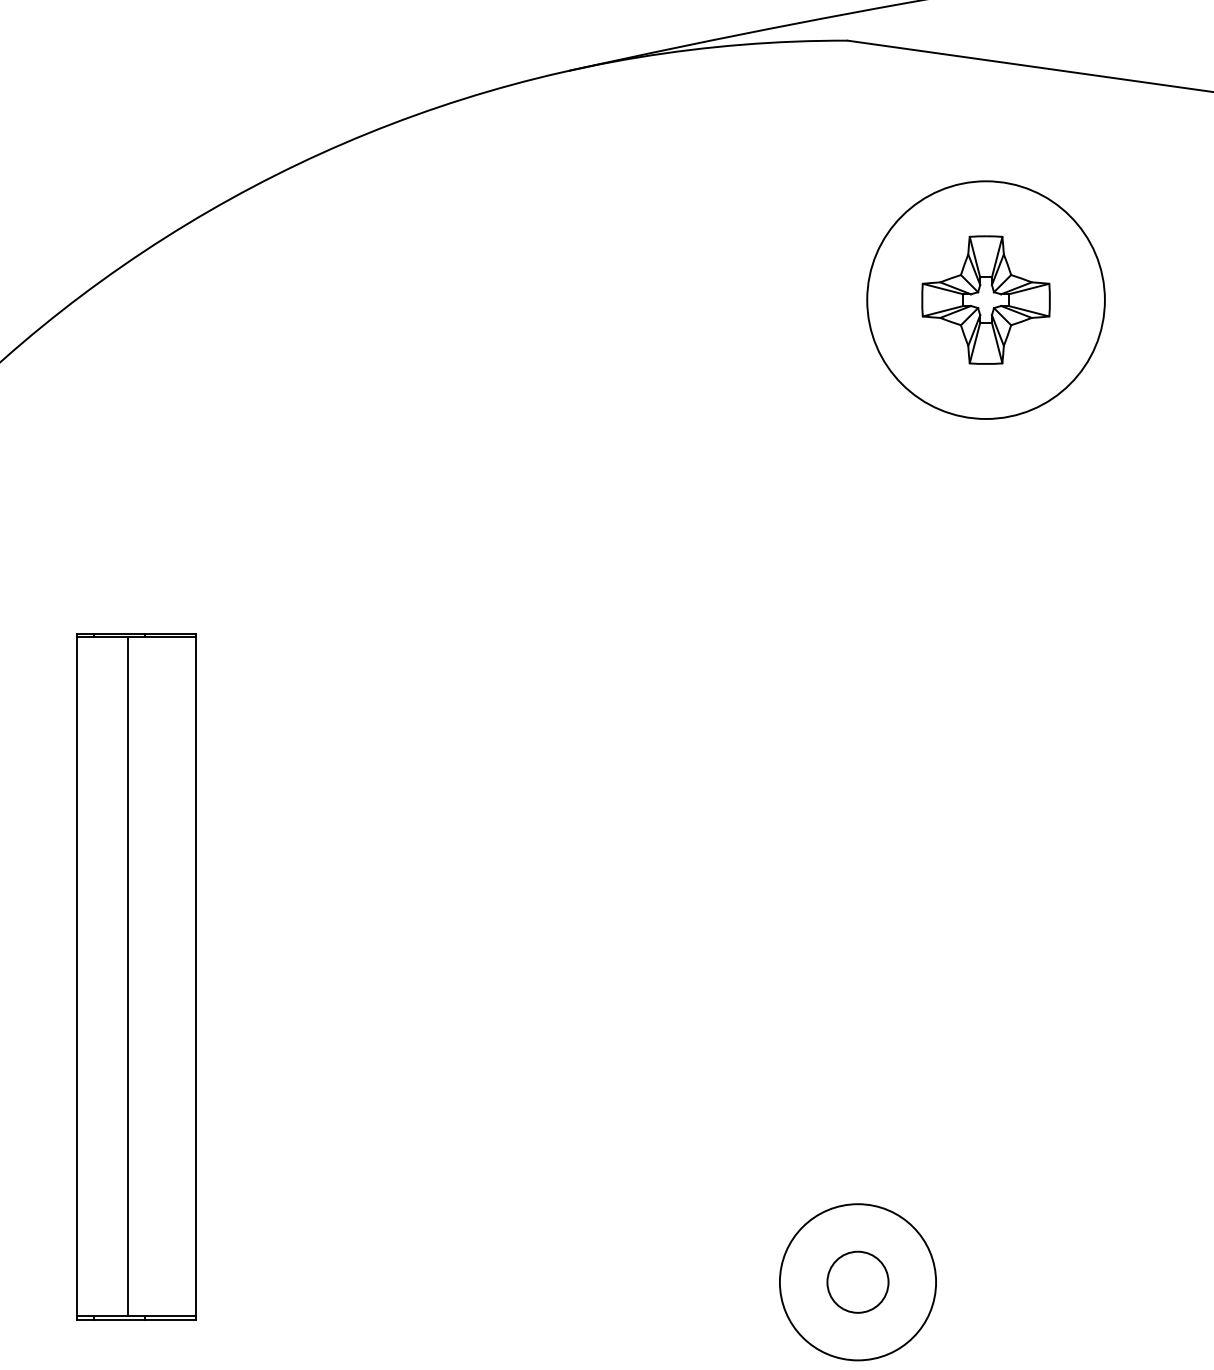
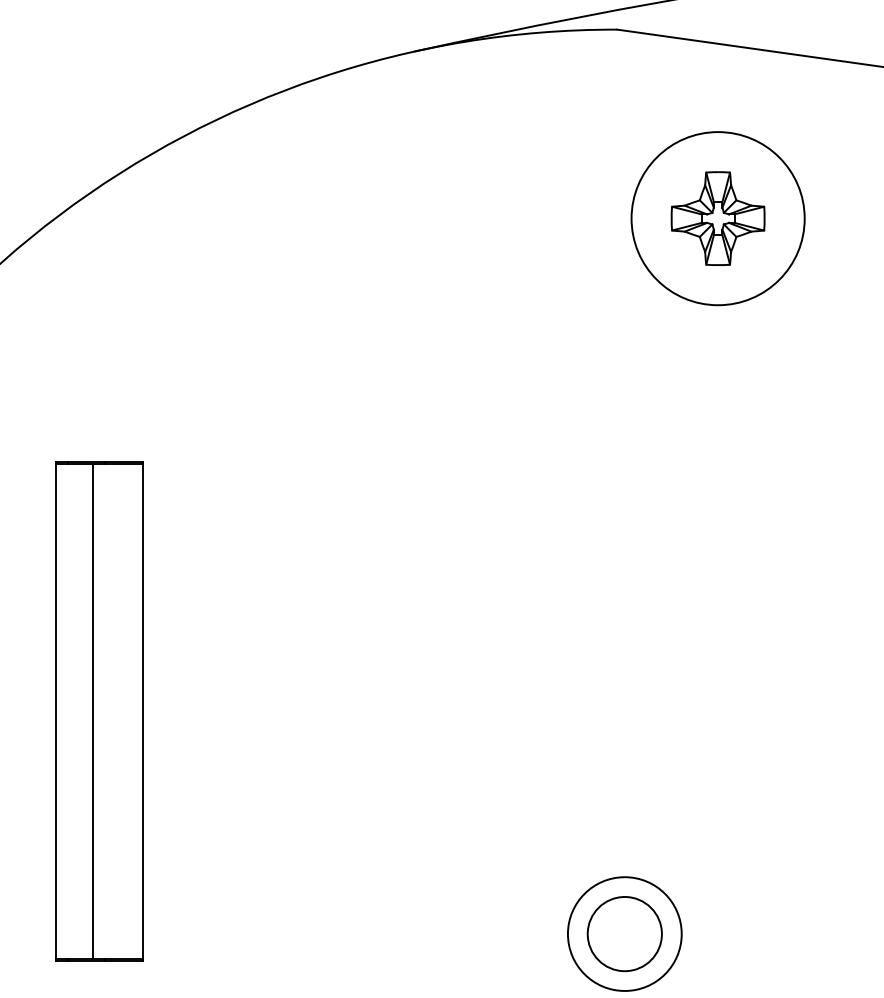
circle: (857, 1281) -> (624, 933), size x1.67

